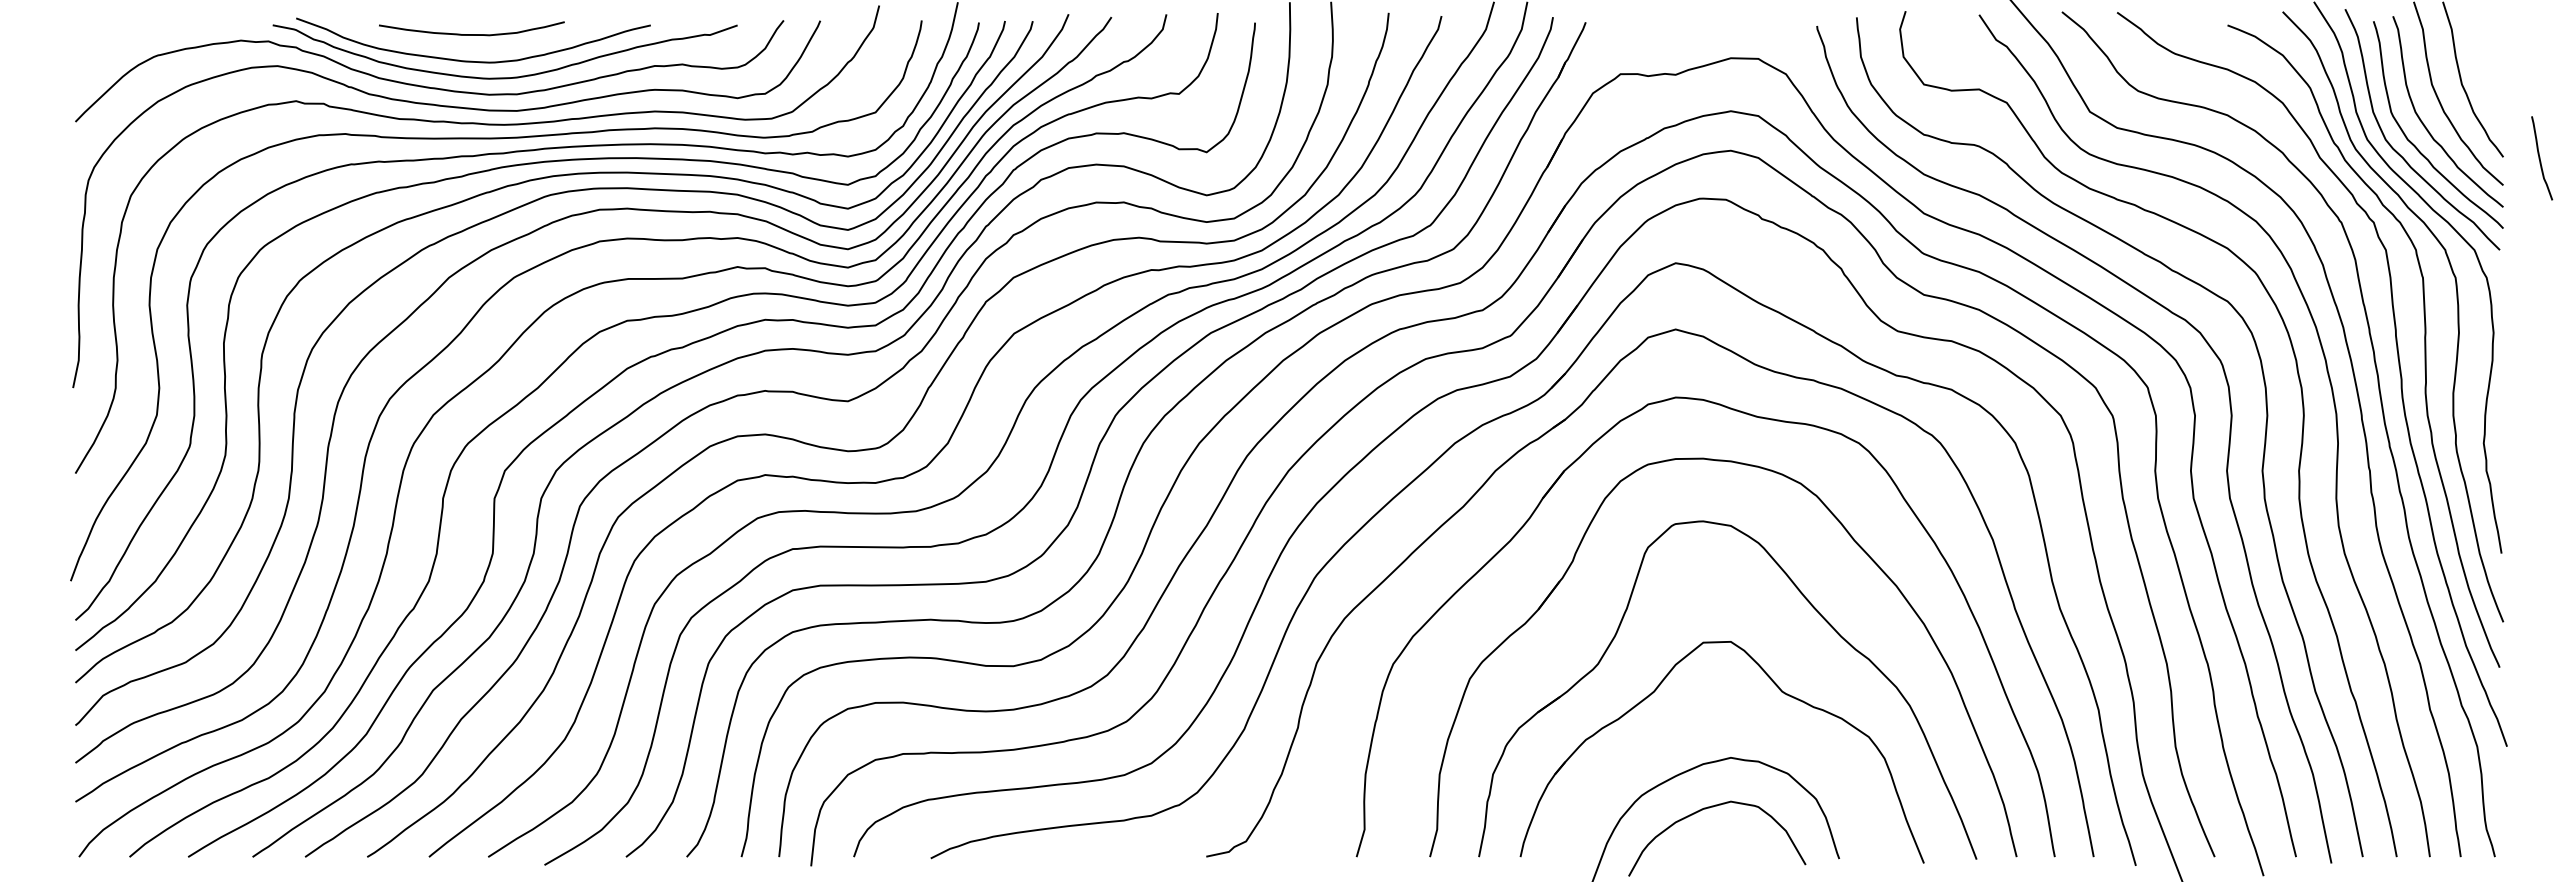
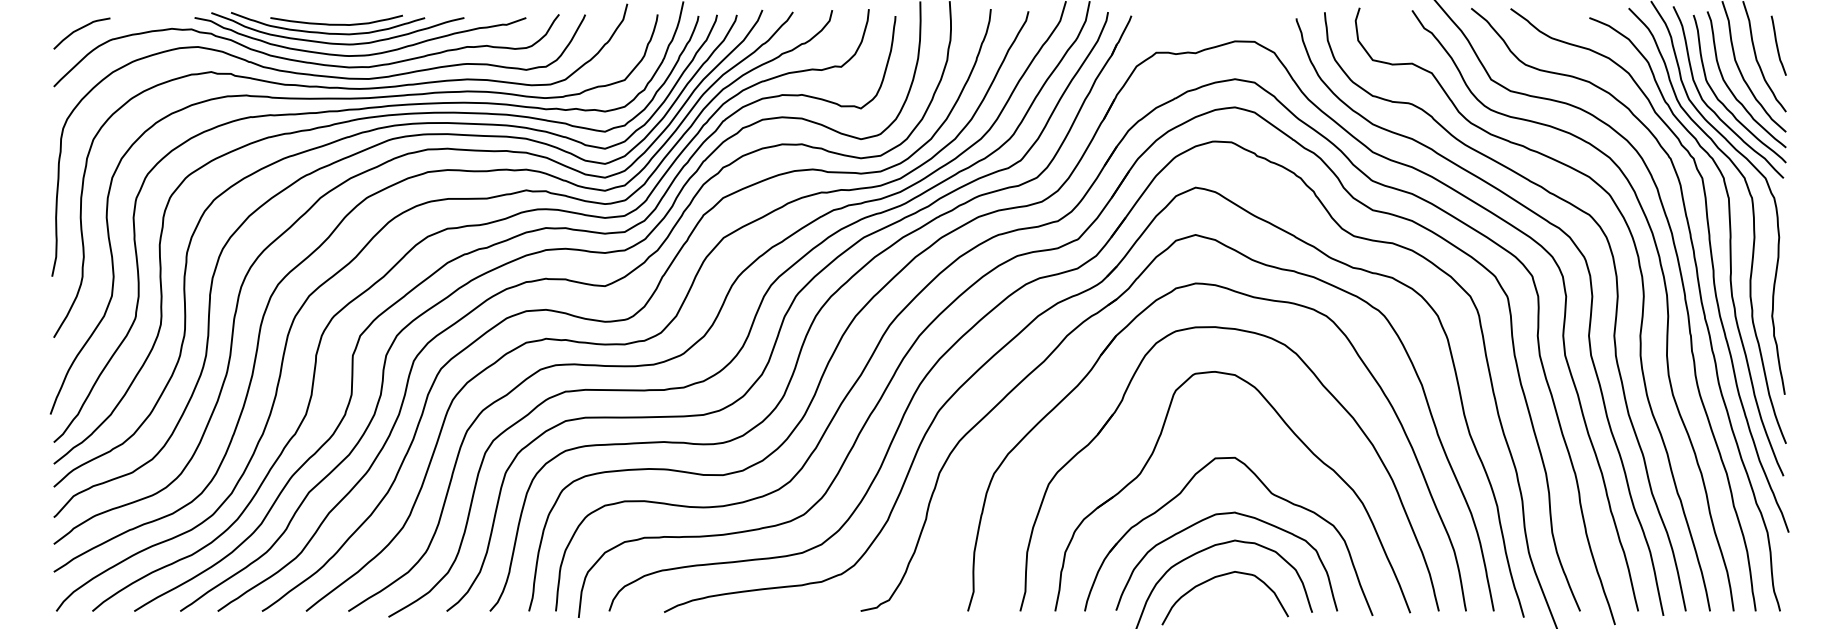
curve: (112, 41) -> (80, 29), added
curve: (454, 45) -> (324, 32), added
curve: (2540, 158) -> (1777, 45), moved
curve: (1690, 728) -> (1206, 519), added

